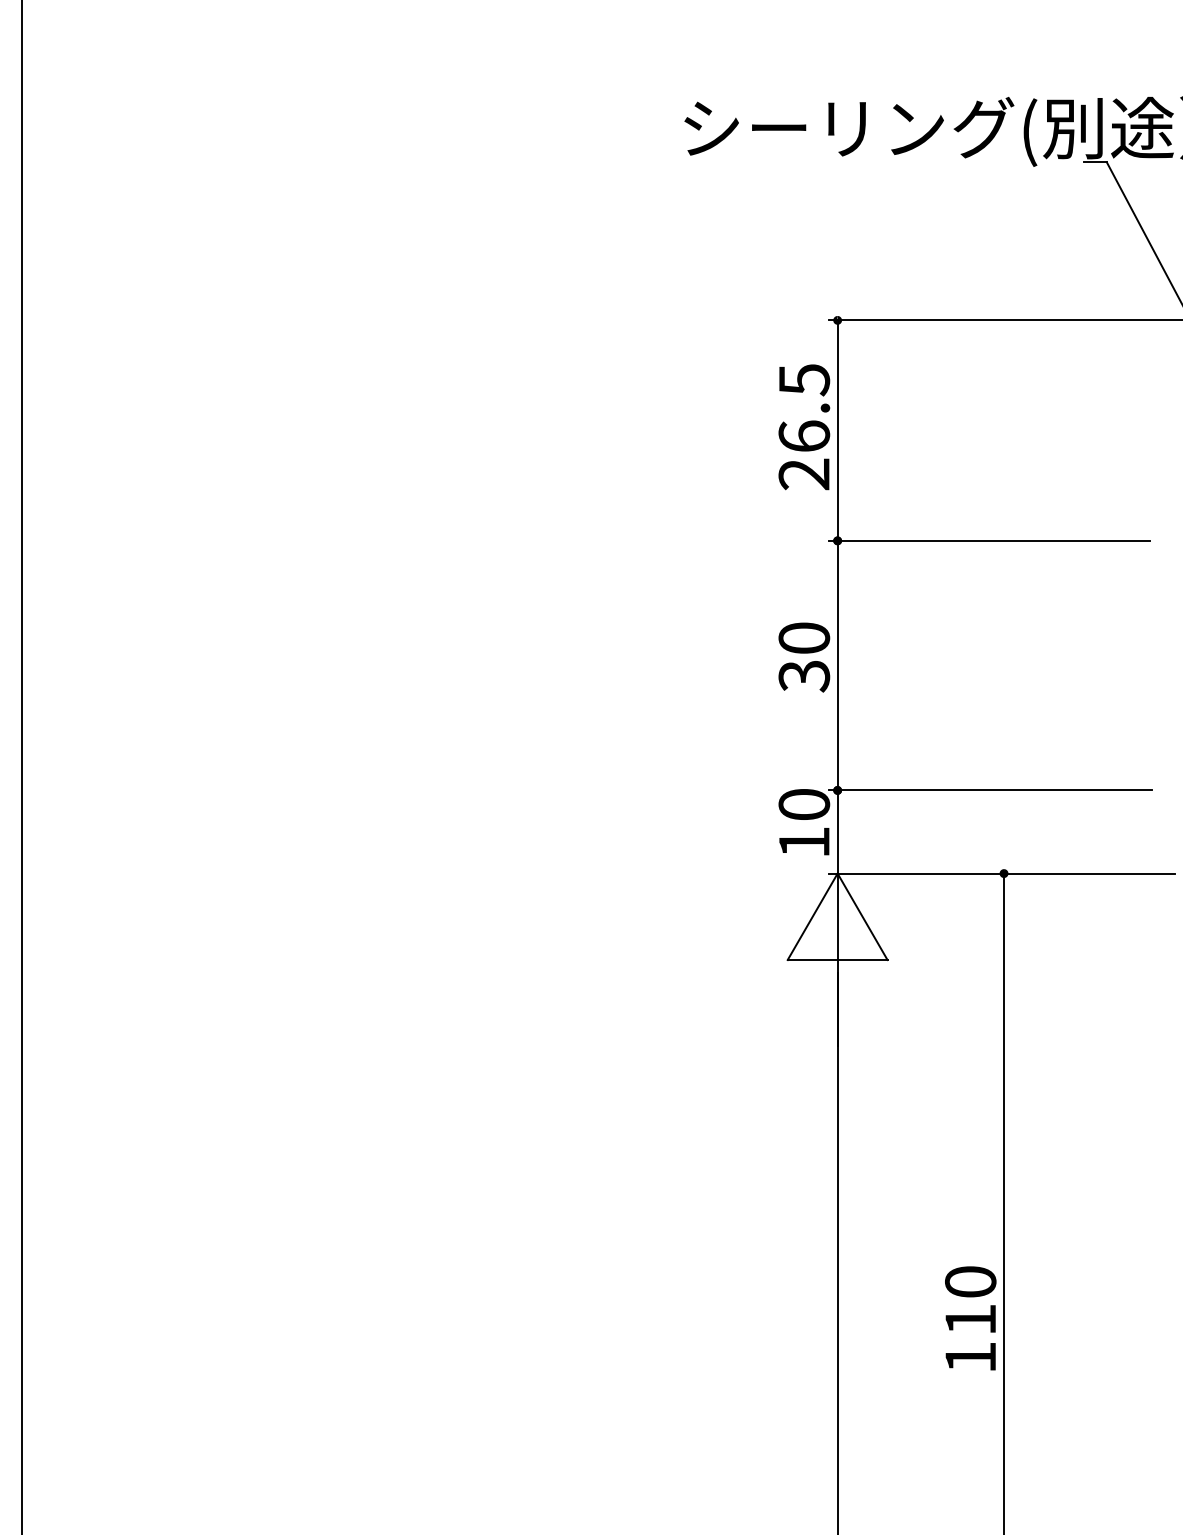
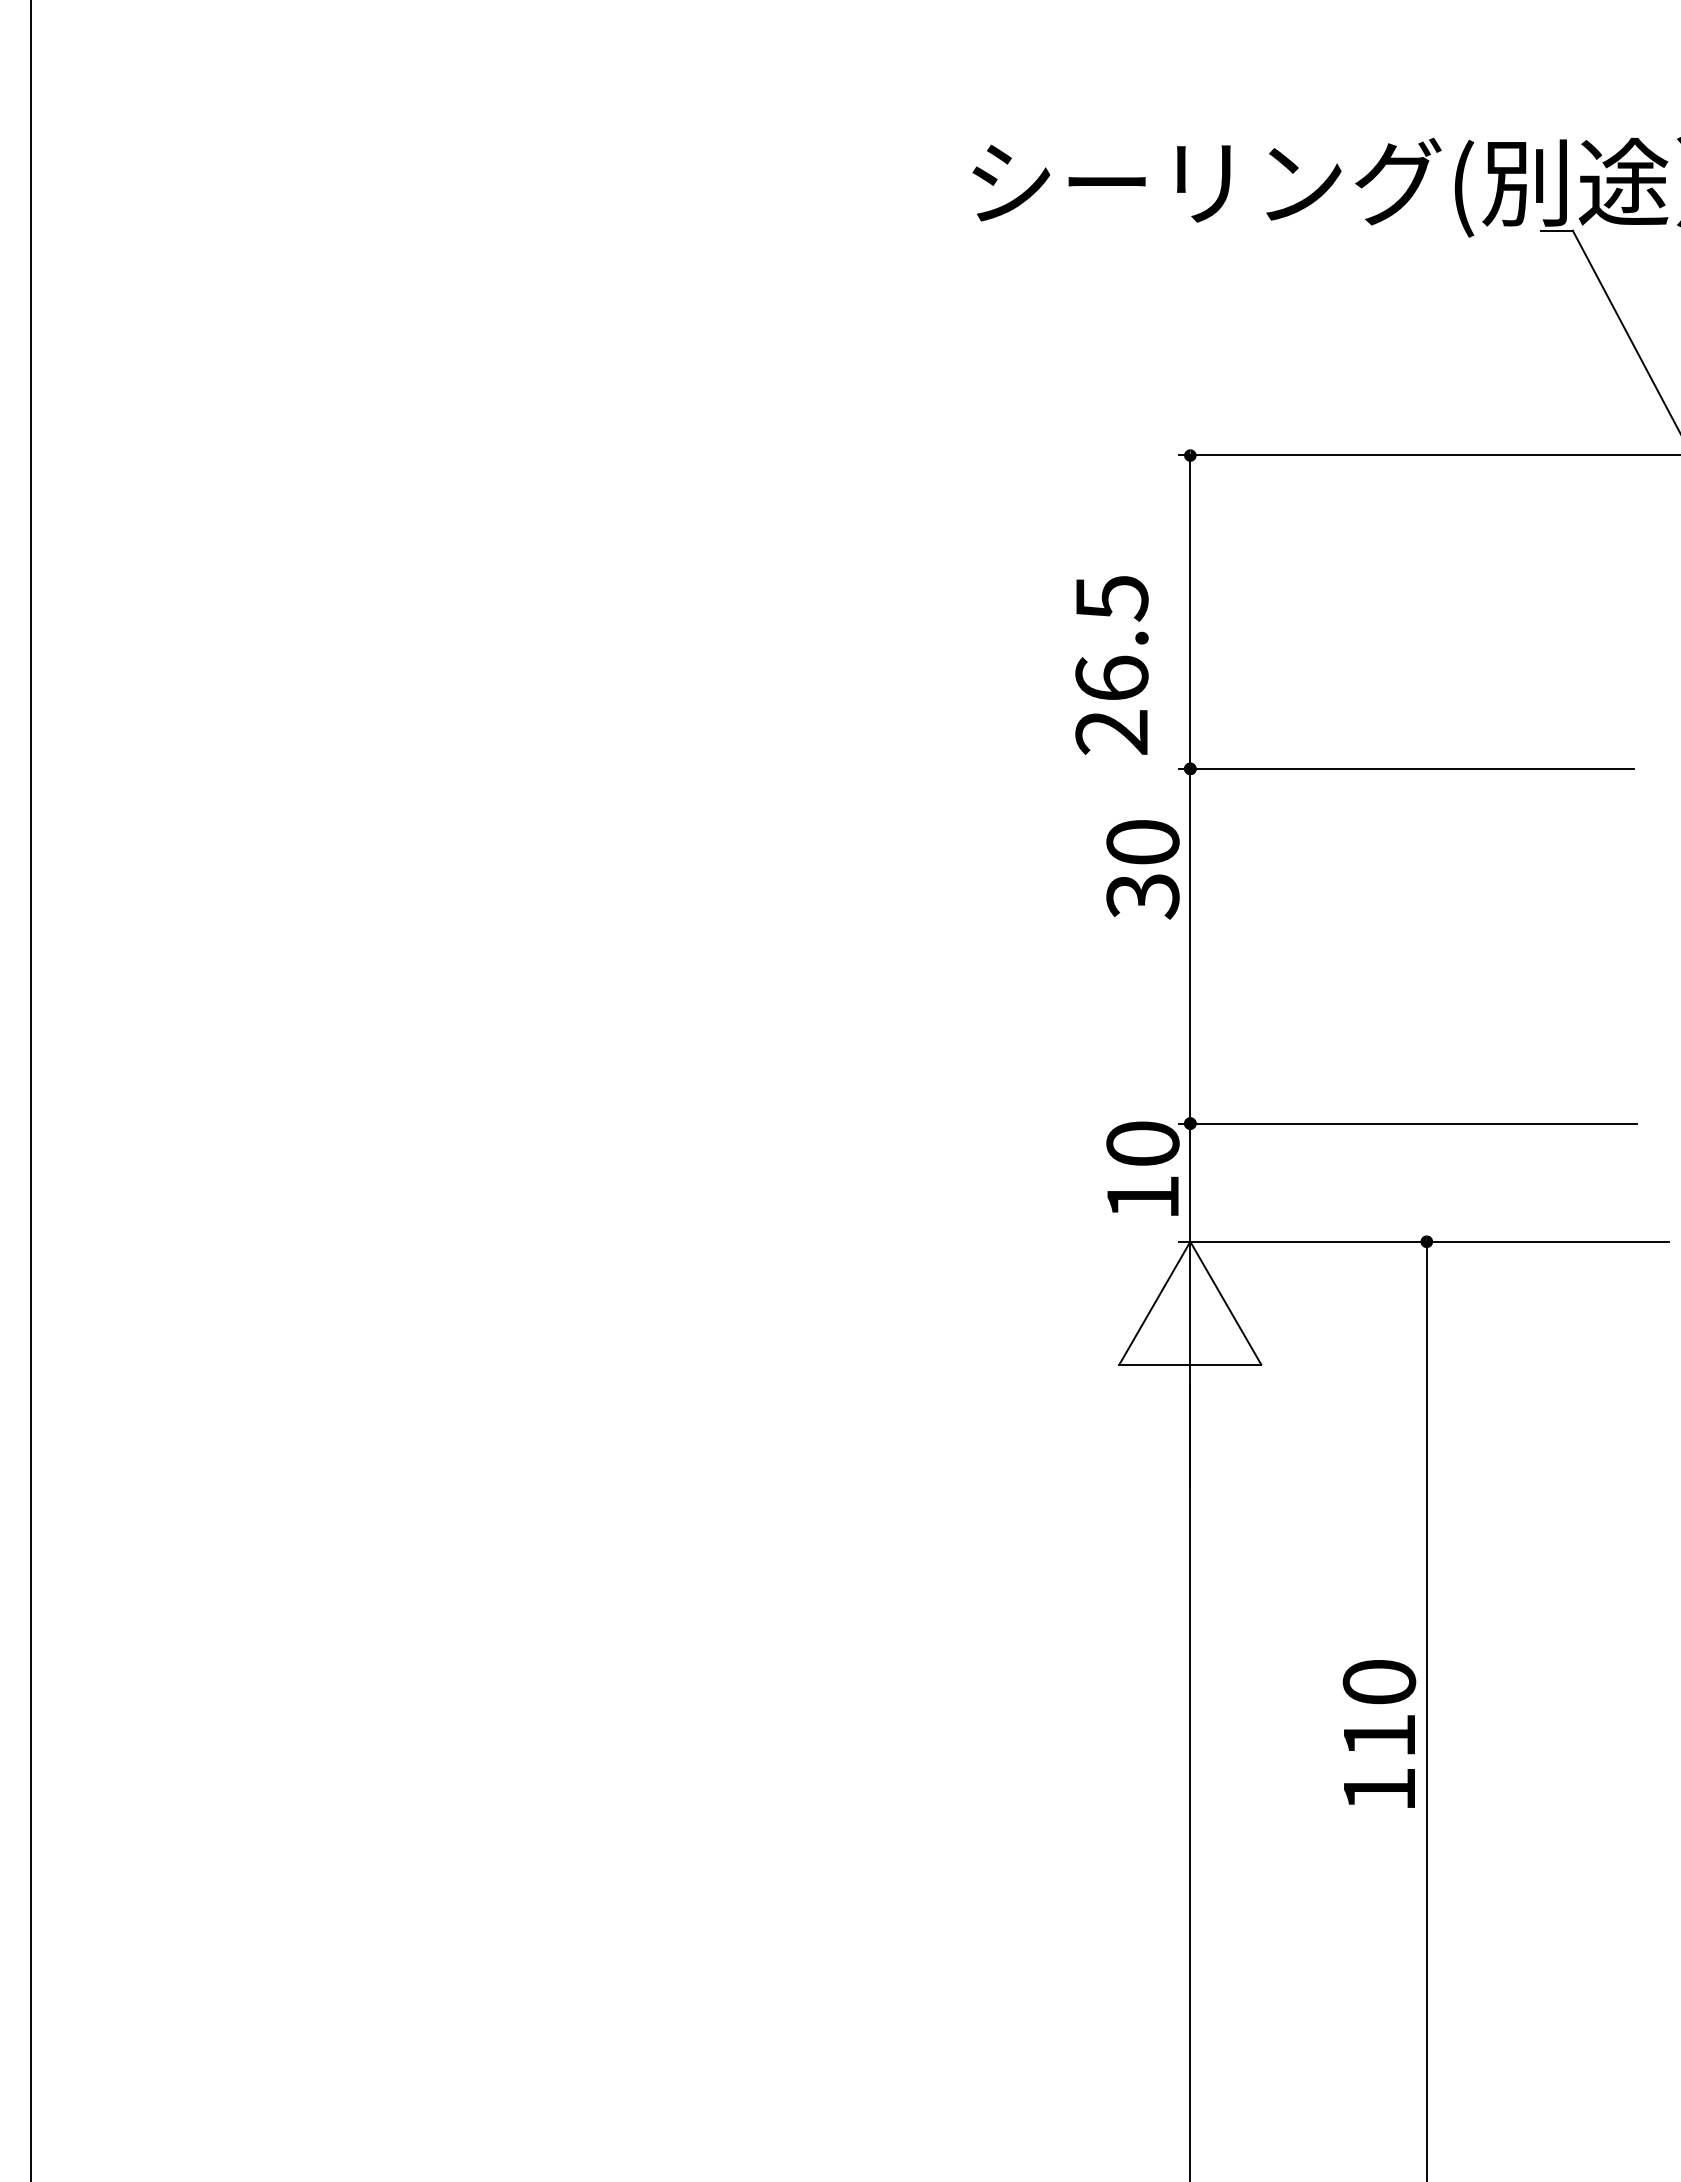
text: (803, 427) -> (1111, 665), moved
text: (803, 657) -> (1142, 869), moved
text: (970, 1318) -> (1379, 1733), moved

